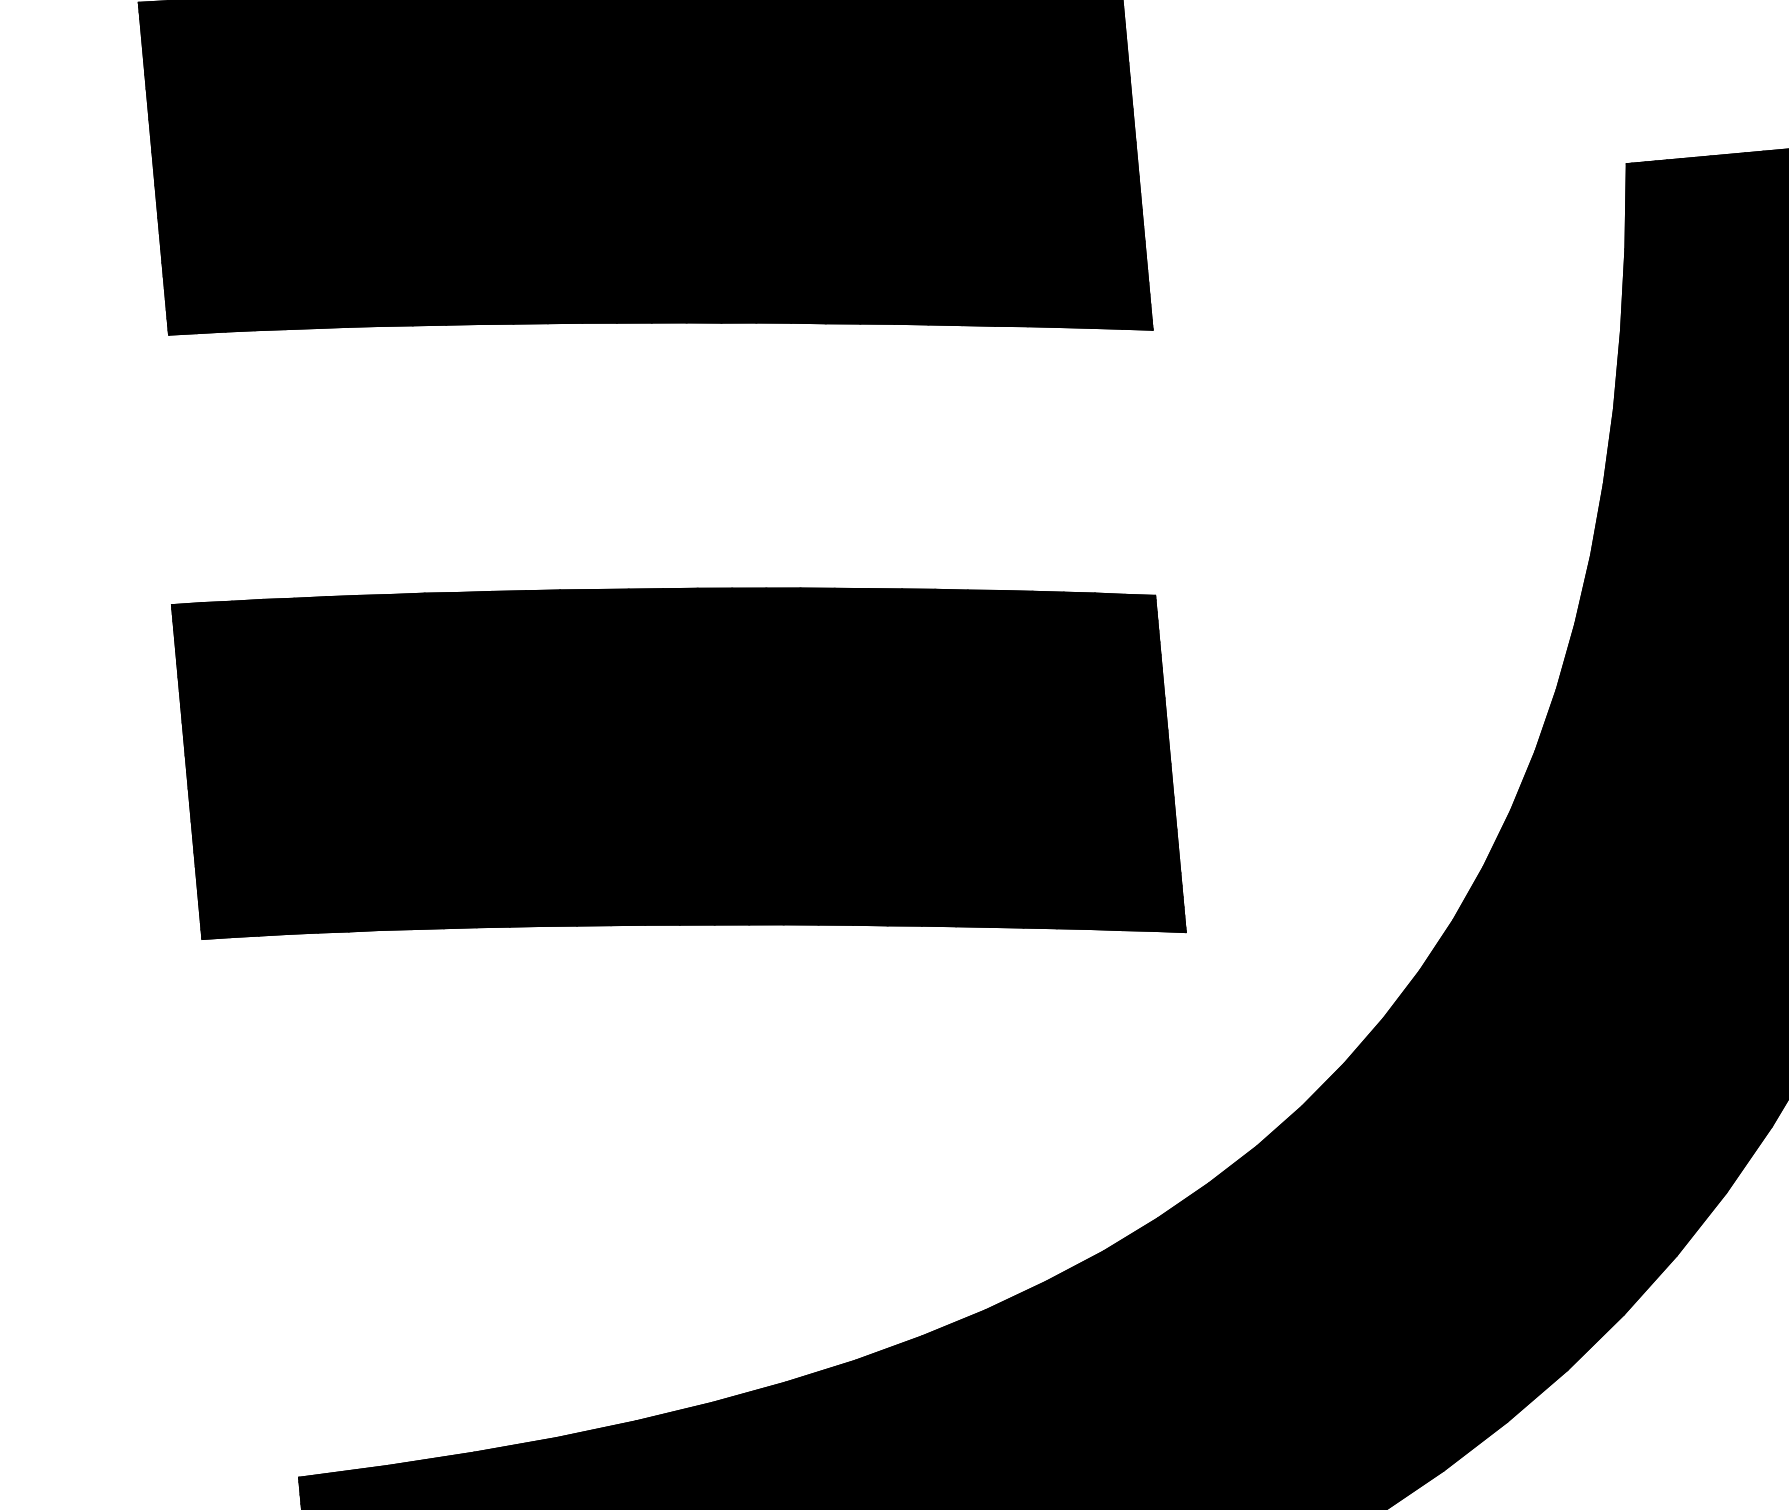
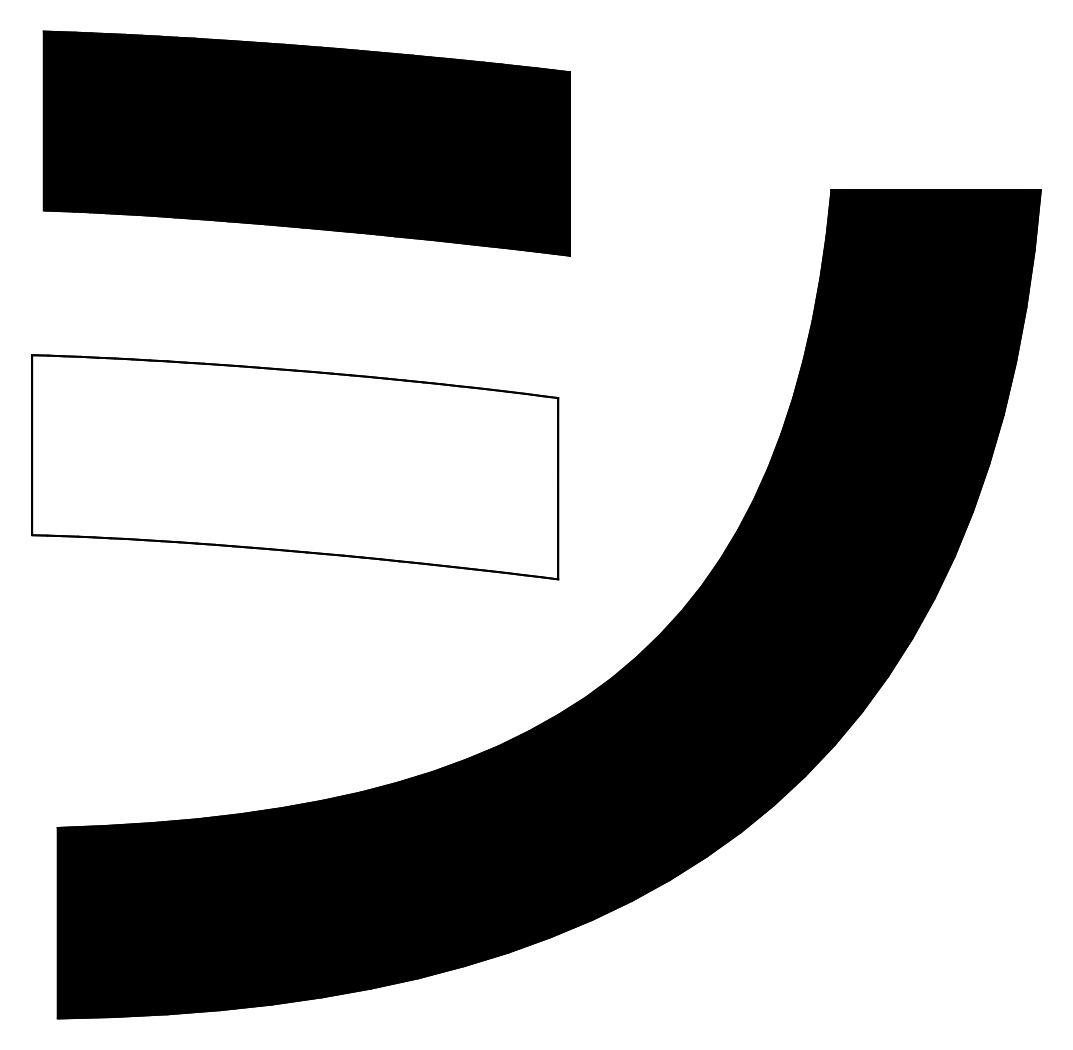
fill: (679, 768) -> (295, 467), removed

